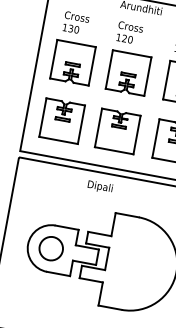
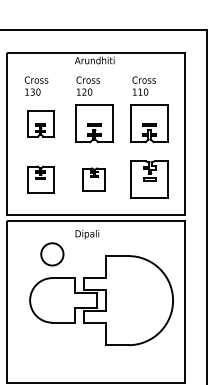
part: (72, 62) -> (40, 123), size x0.7
part: (62, 120) -> (40, 179), size x0.7
part: (118, 131) -> (94, 179), size x0.6
circle: (51, 248) -> (52, 254), moved

